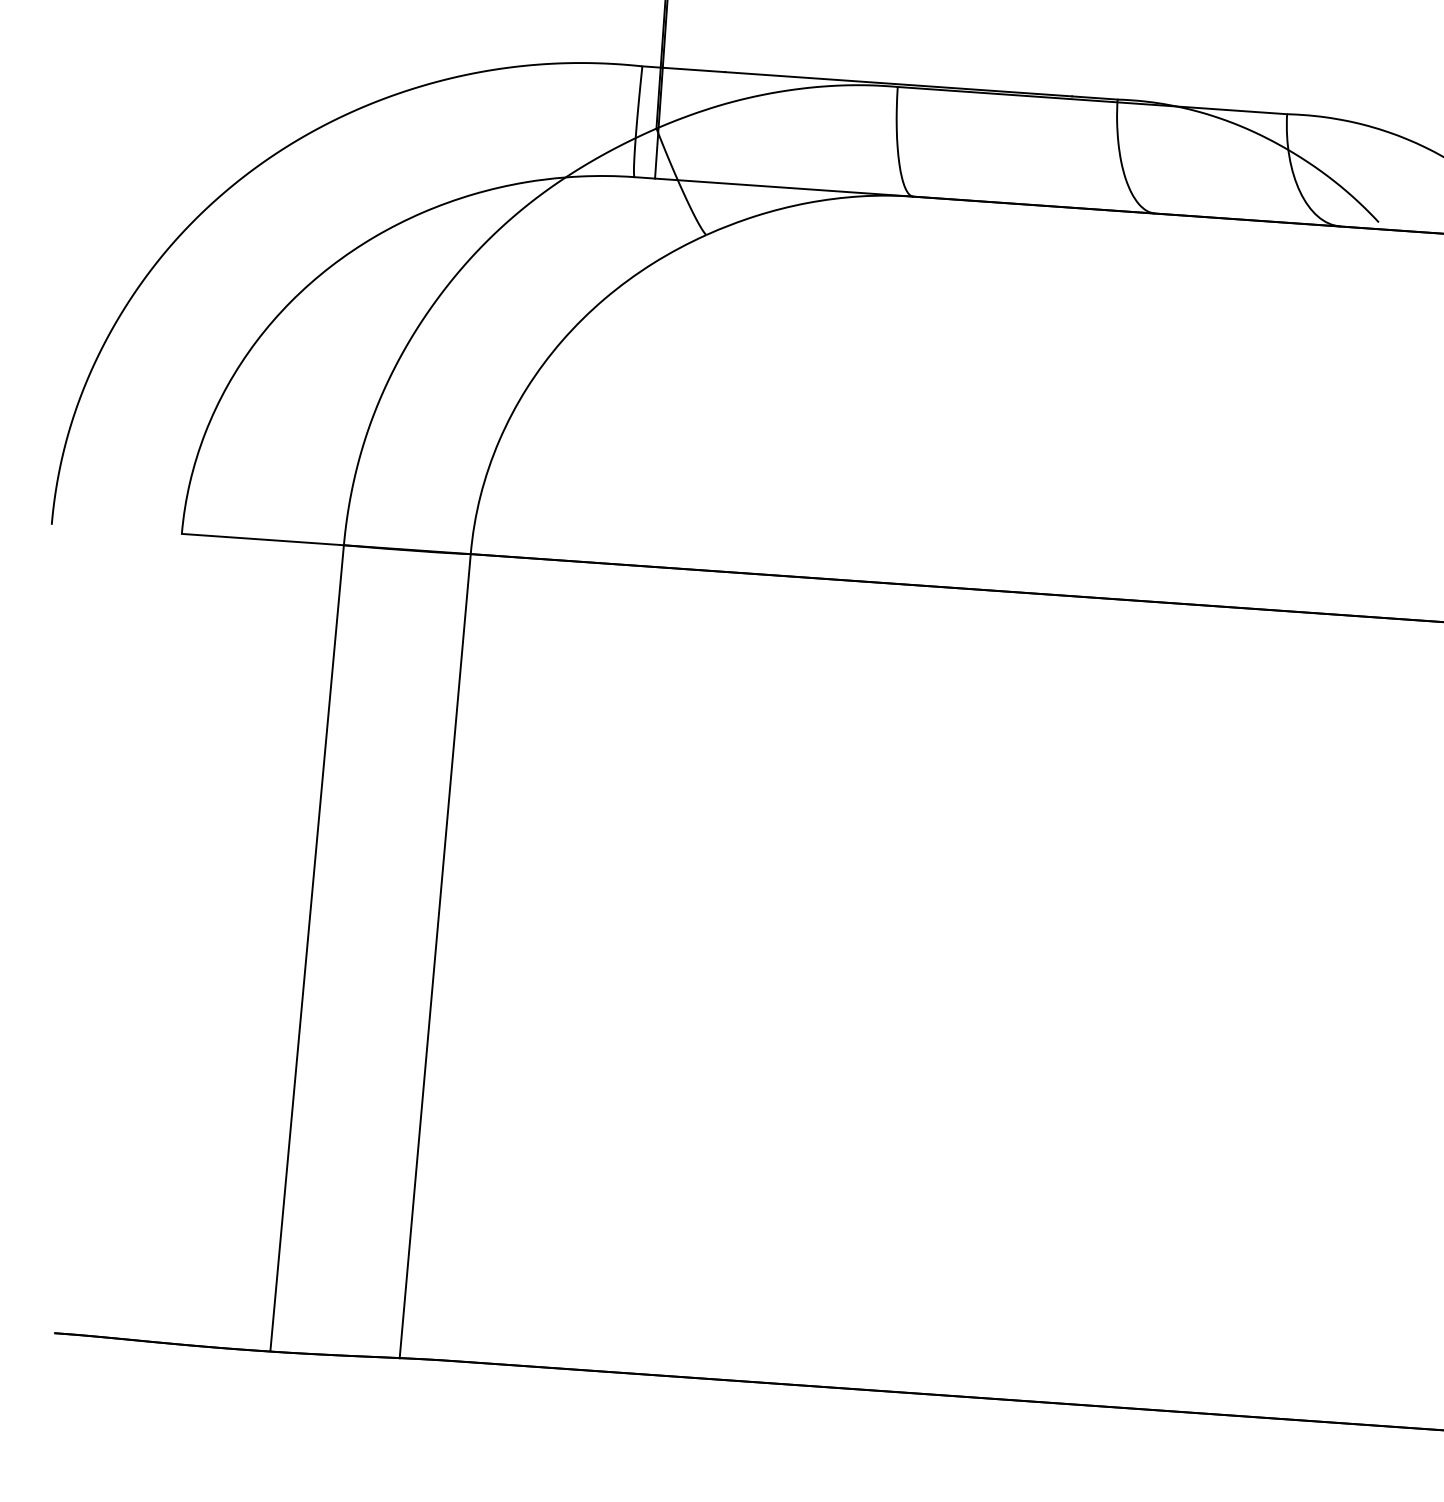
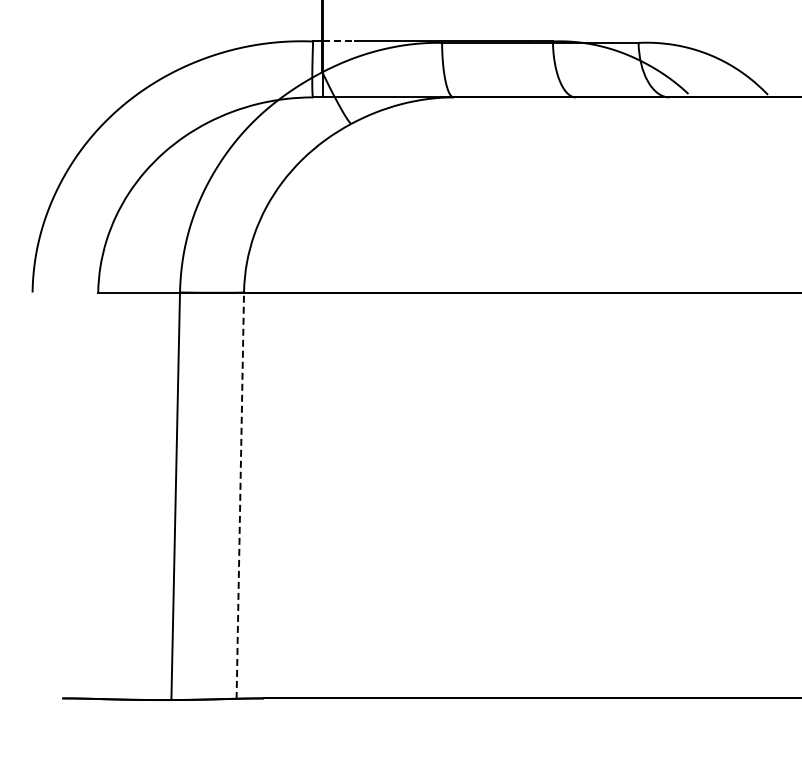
line: (694, 70) -> (339, 41), solid -> dashed
line: (435, 955) -> (240, 495), solid -> dashed

